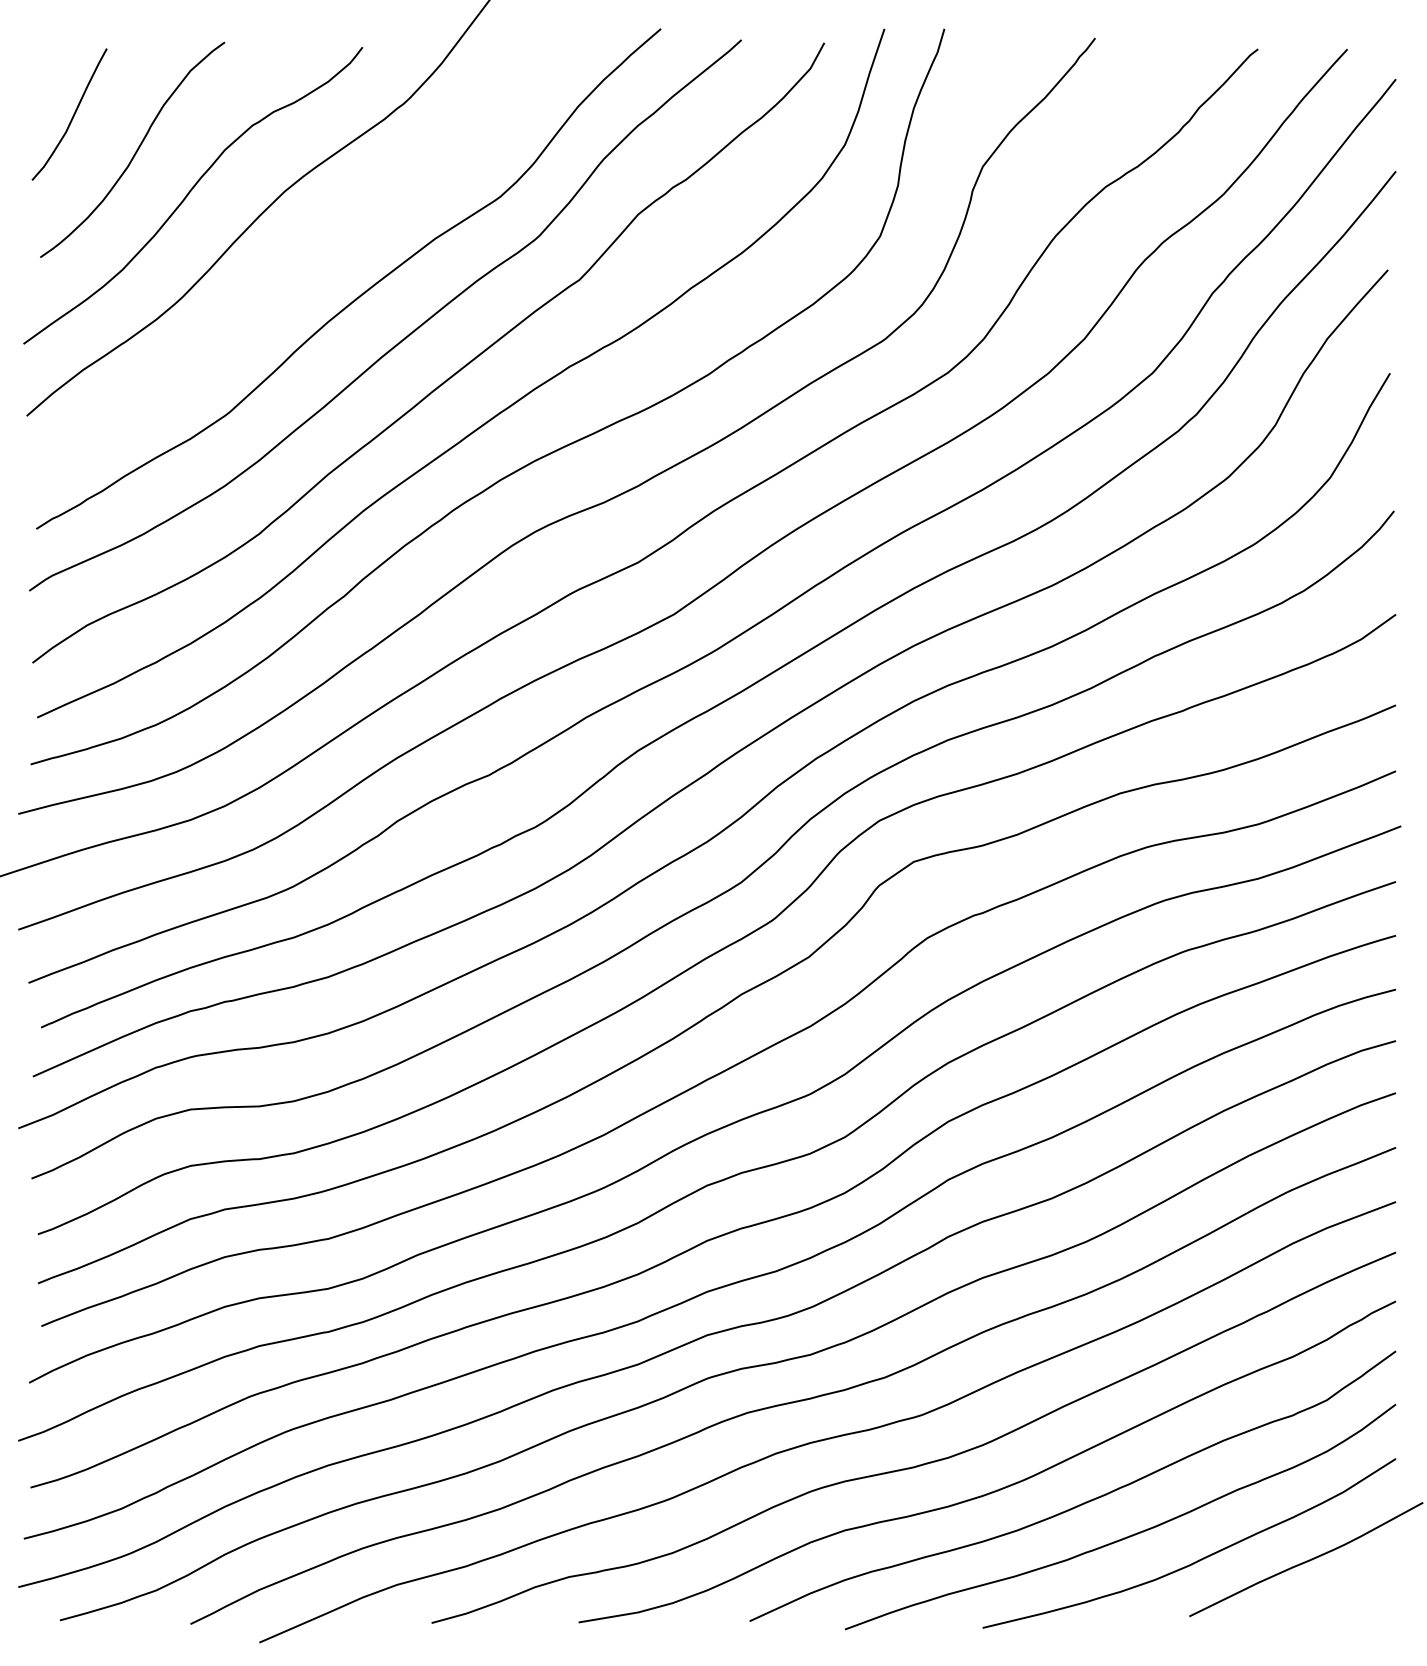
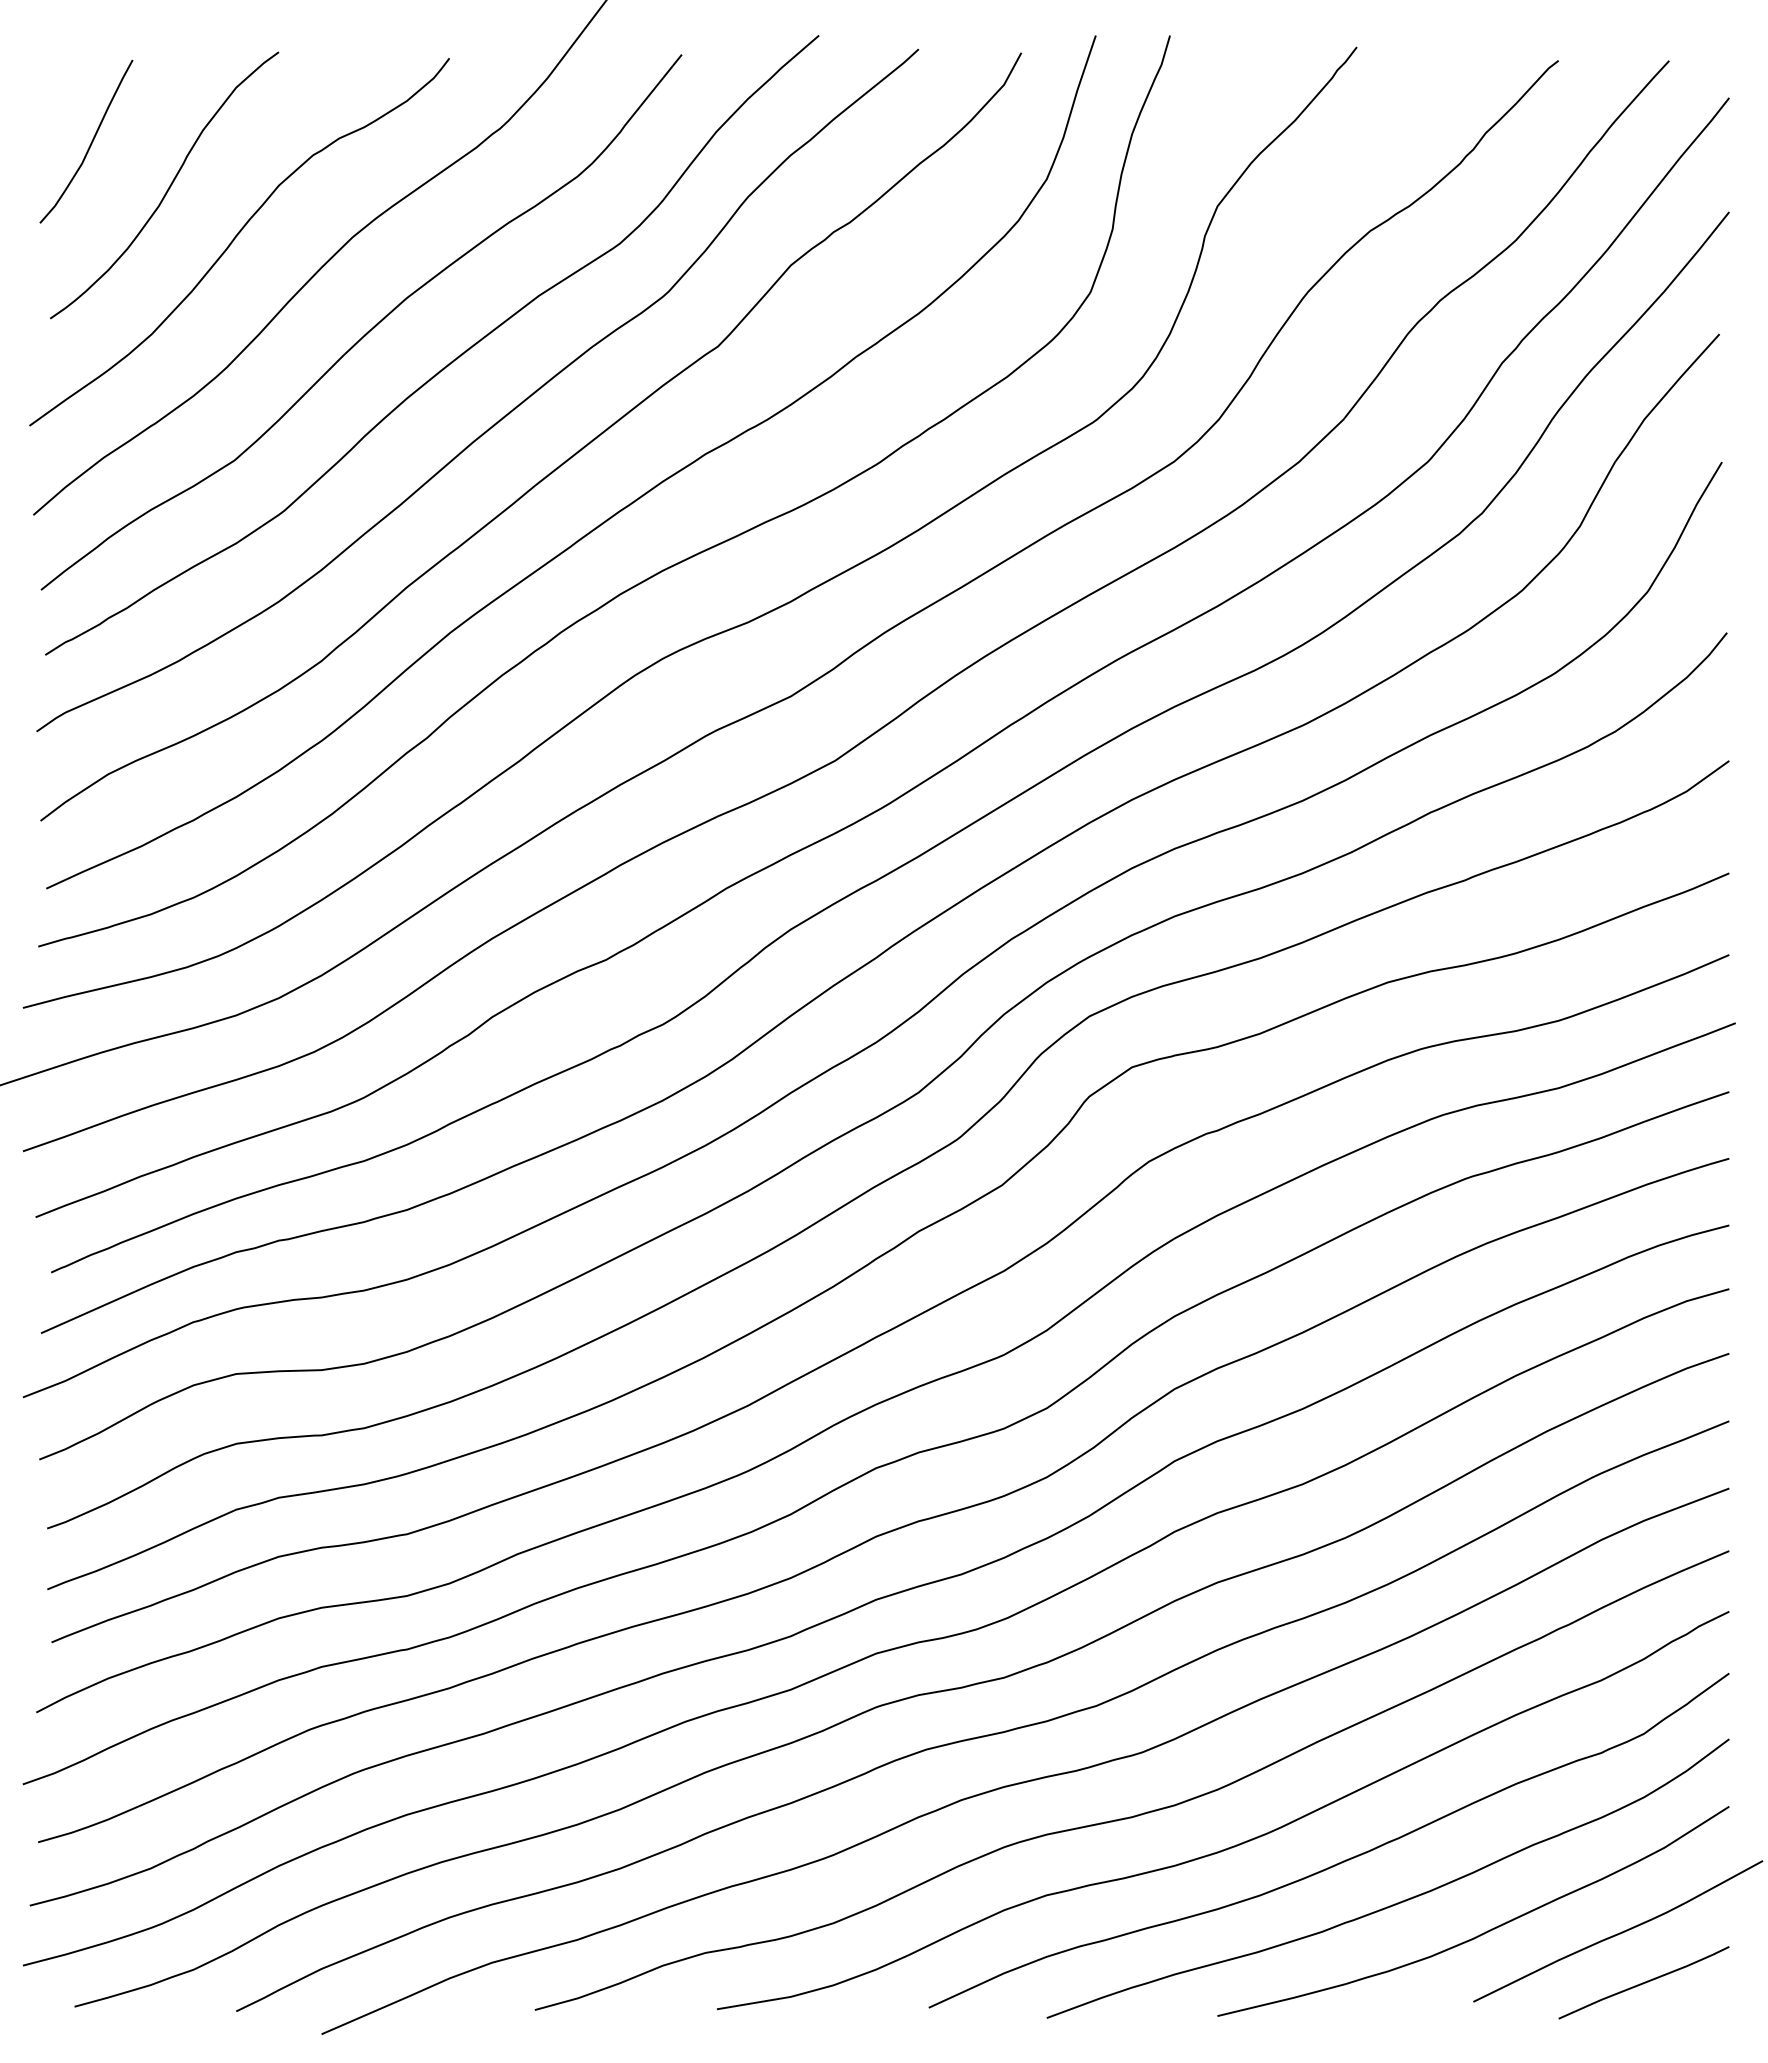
curve: (297, 267) -> (368, 330), added
line: (1326, 1600) -> (1643, 1982), added

